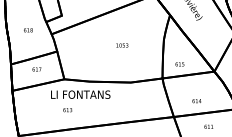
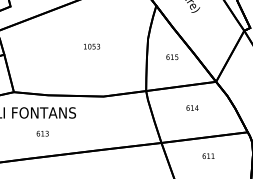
text: (179, 64) -> (171, 57), moved
text: (196, 101) -> (191, 108), moved
text: (67, 110) -> (42, 134), moved

